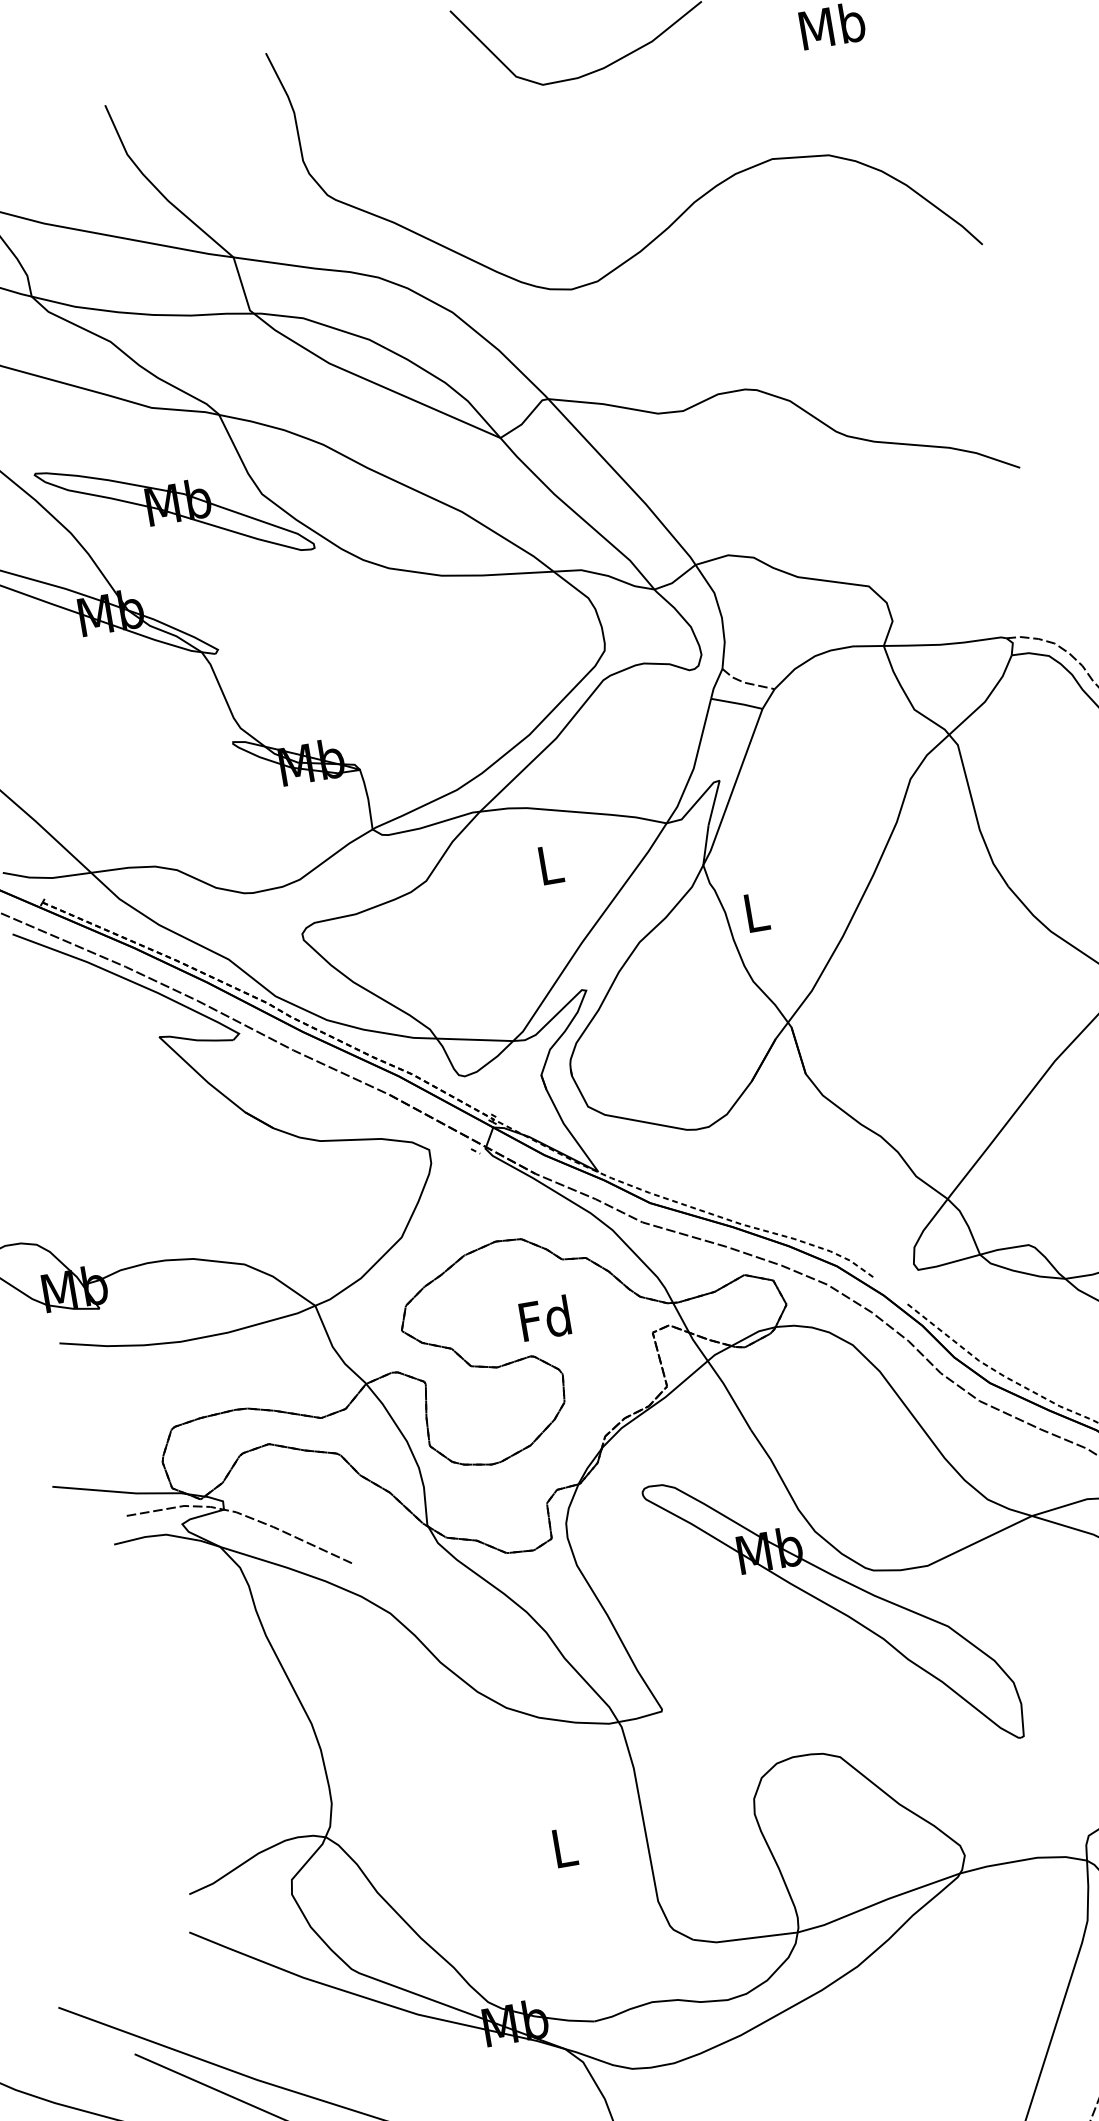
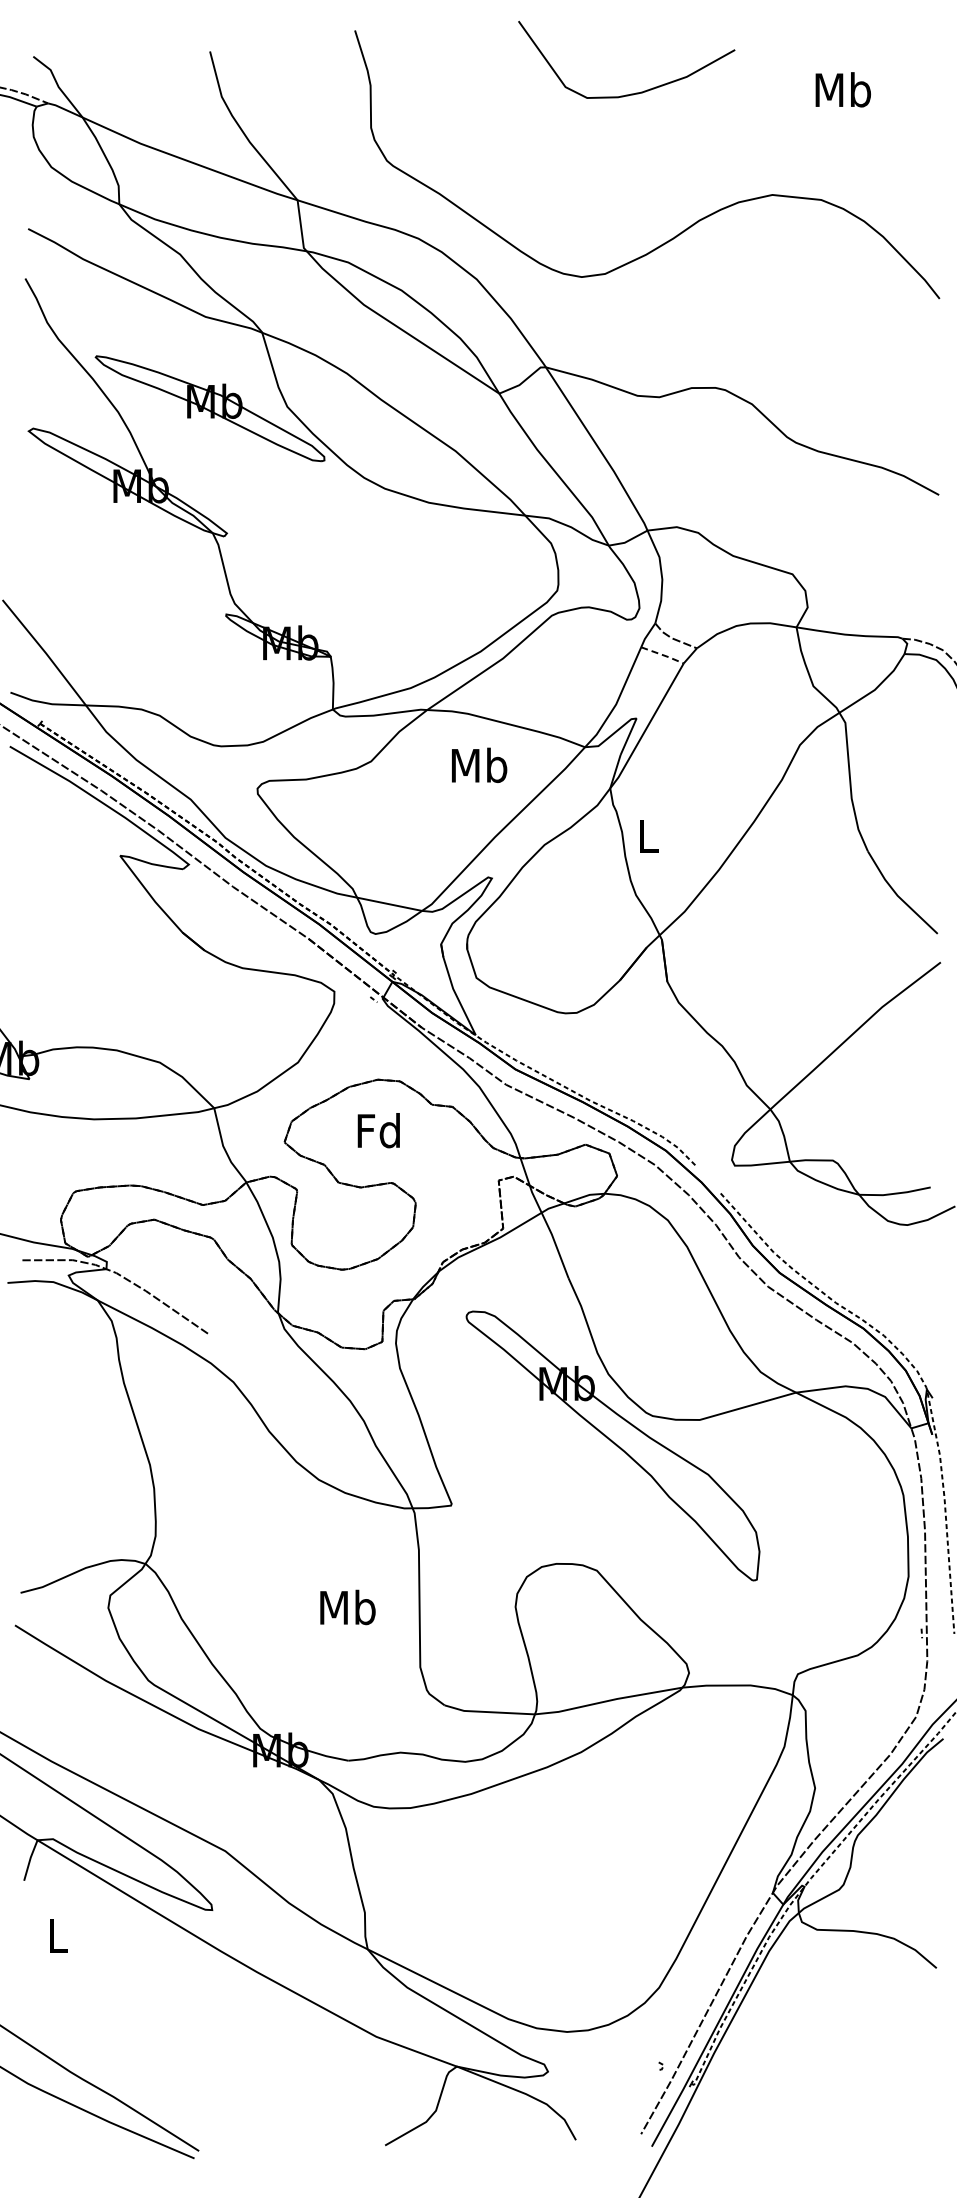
line: (738, 703) -> (663, 655), solid -> dashed
text: (550, 864) -> (479, 765), L -> Mb
text: (544, 1318) -> (378, 1130), moved
text: (563, 1847) -> (347, 1607), L -> Mb

